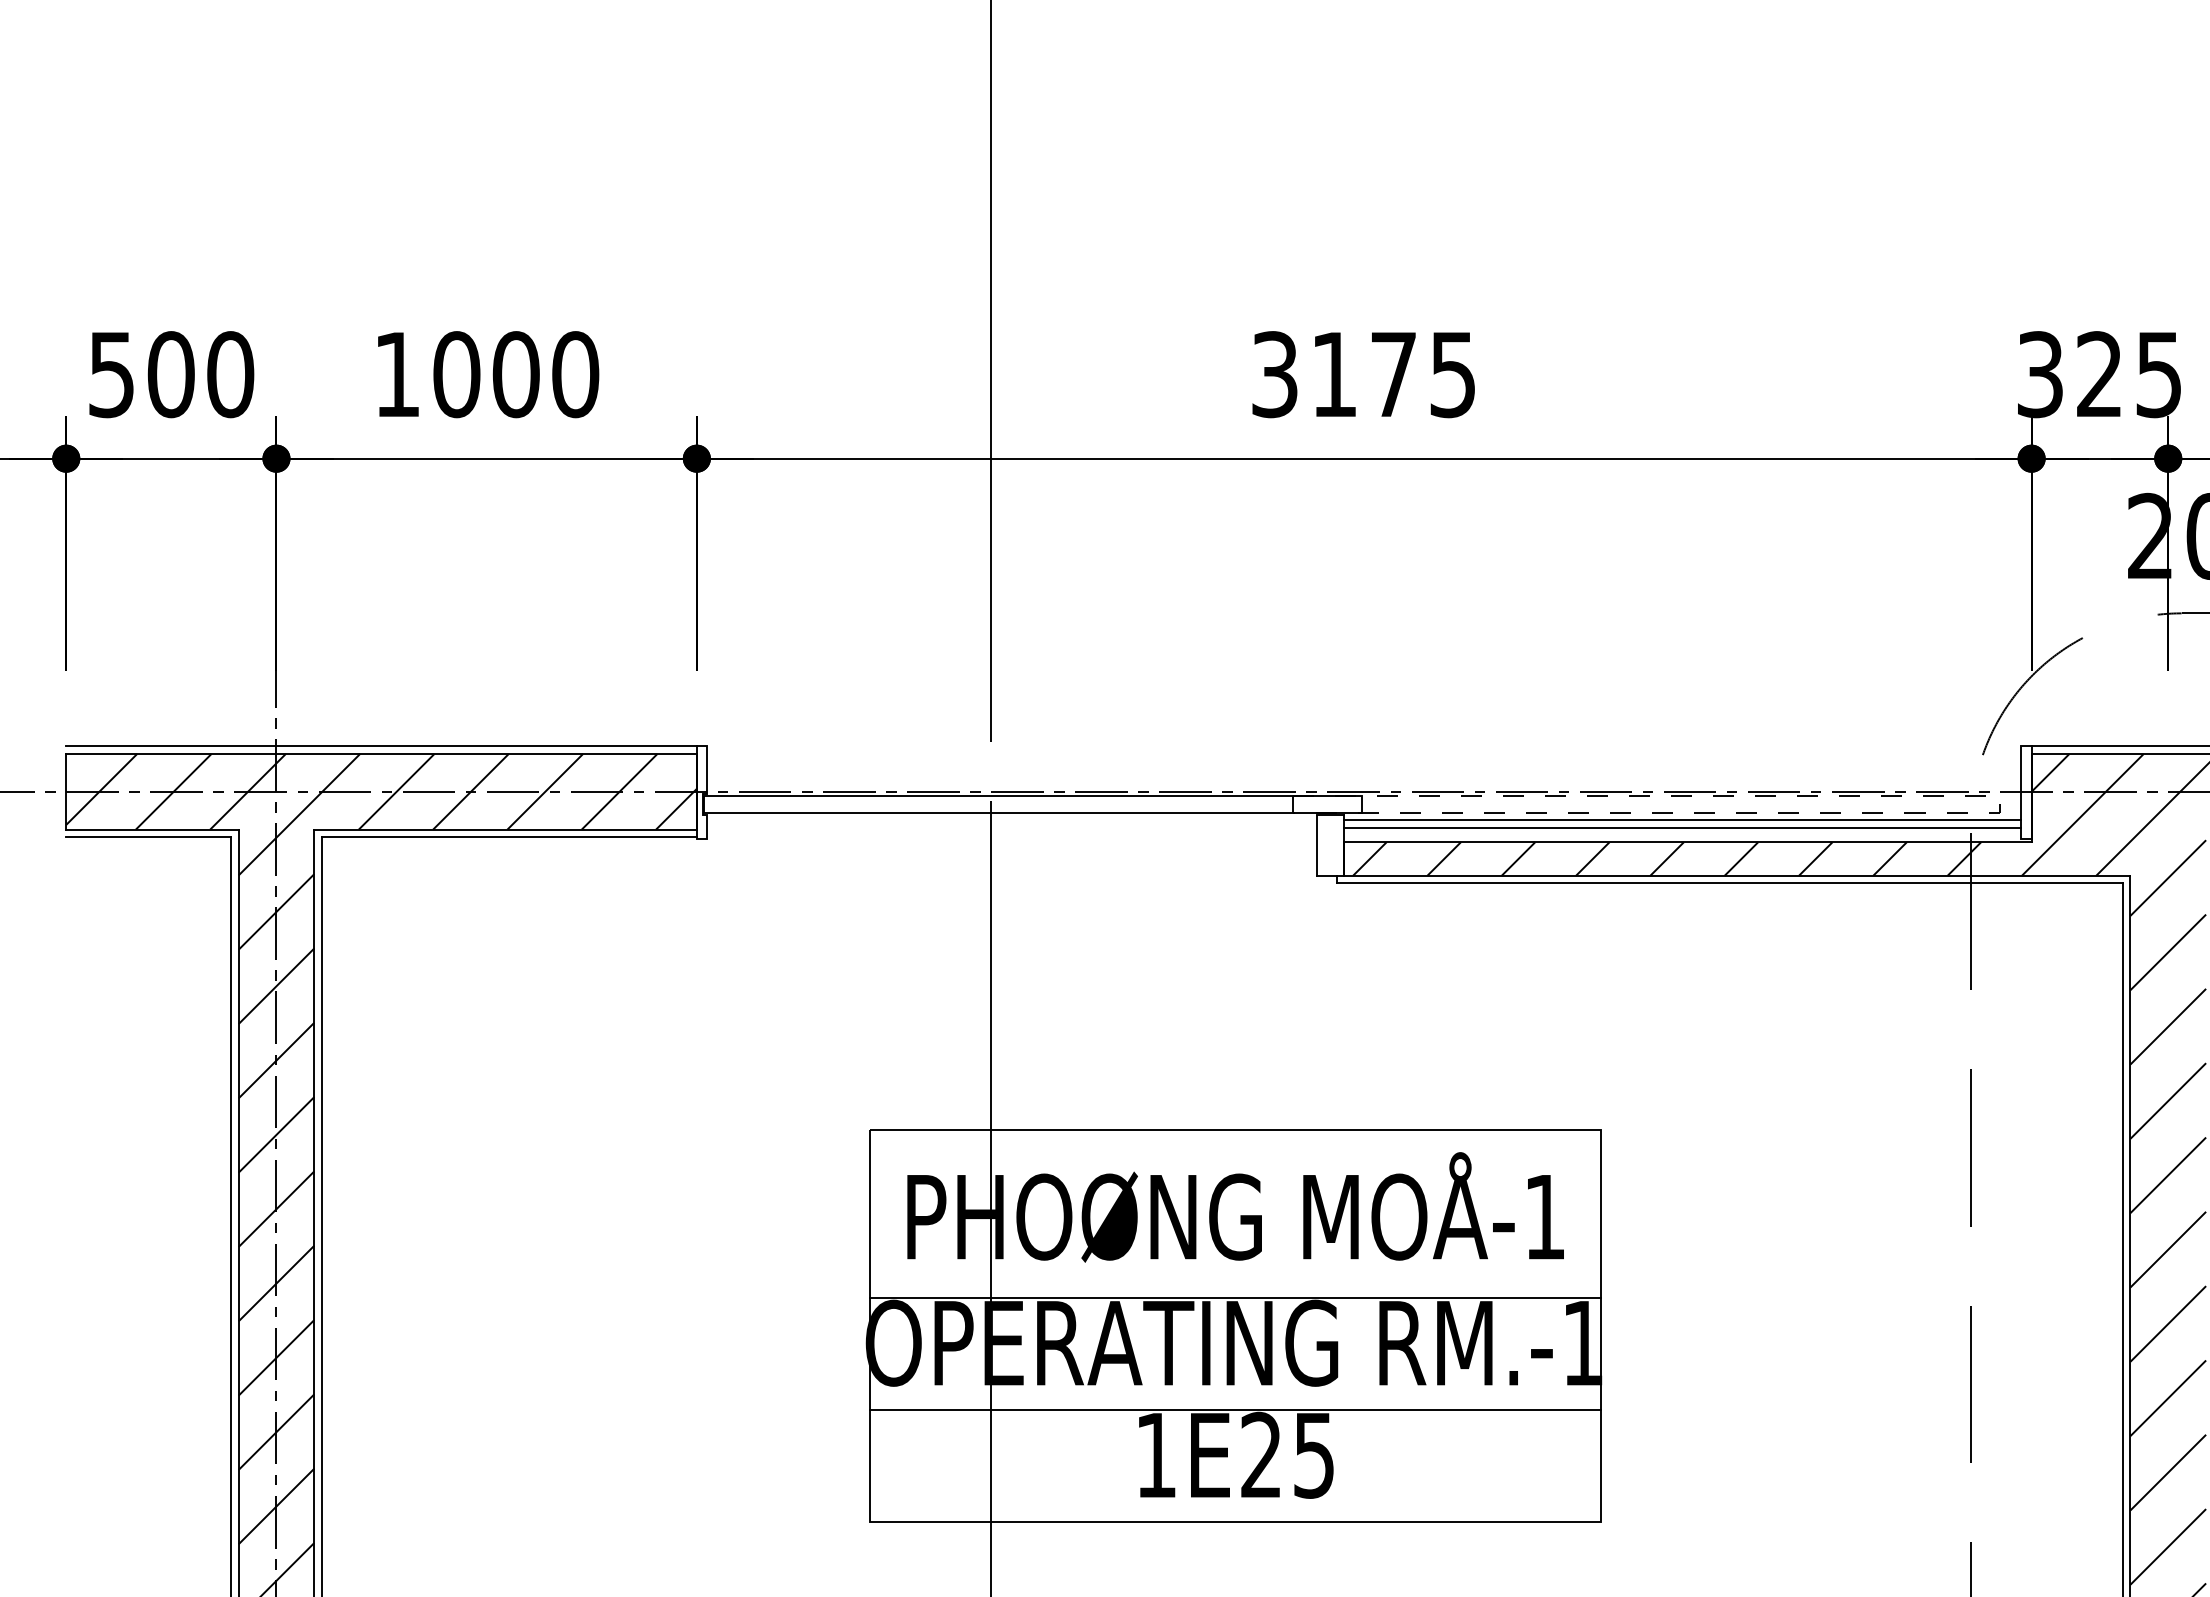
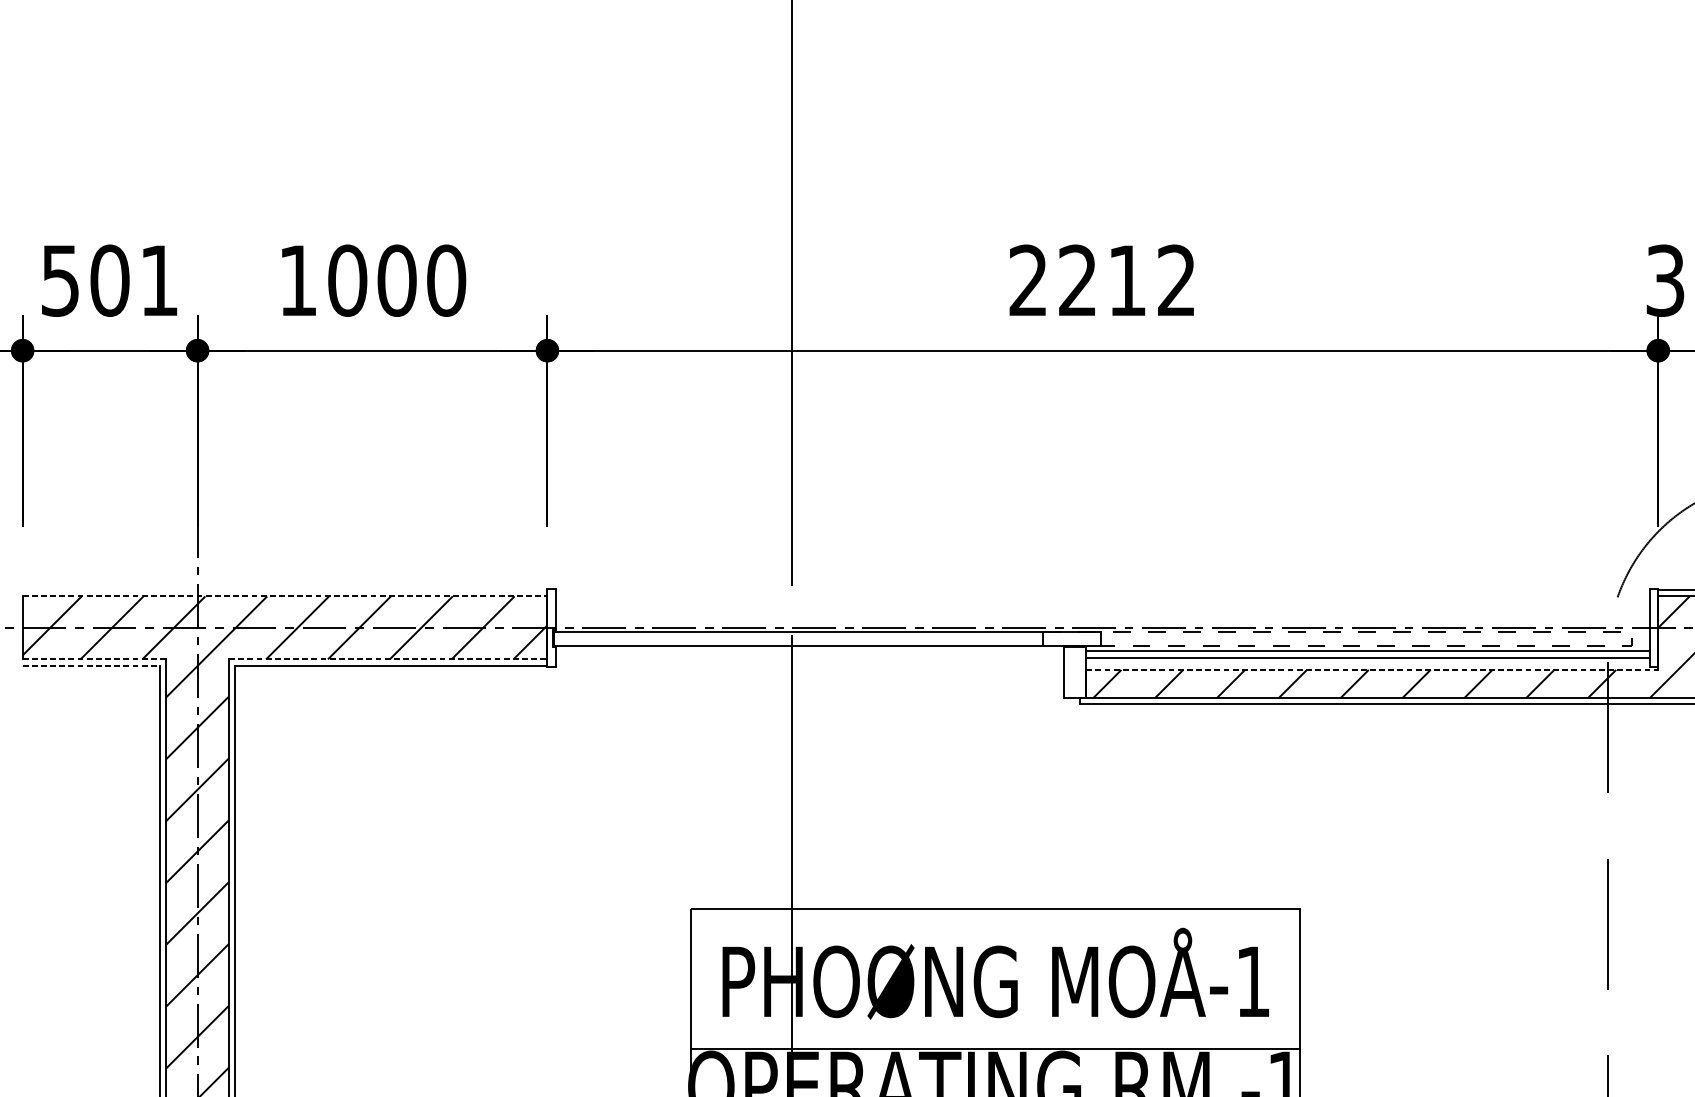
text: (230, 374) -> (159, 280), 500 -> 501
text: (1363, 374) -> (1102, 280), 3175 -> 2212
line: (381, 746) -> (284, 590), removed
line: (382, 753) -> (285, 596), solid -> dashed
line: (152, 829) -> (94, 659), solid -> dashed
line: (506, 829) -> (389, 659), solid -> dashed
line: (149, 837) -> (91, 665), solid -> dashed
line: (1687, 842) -> (1371, 670), solid -> dashed

